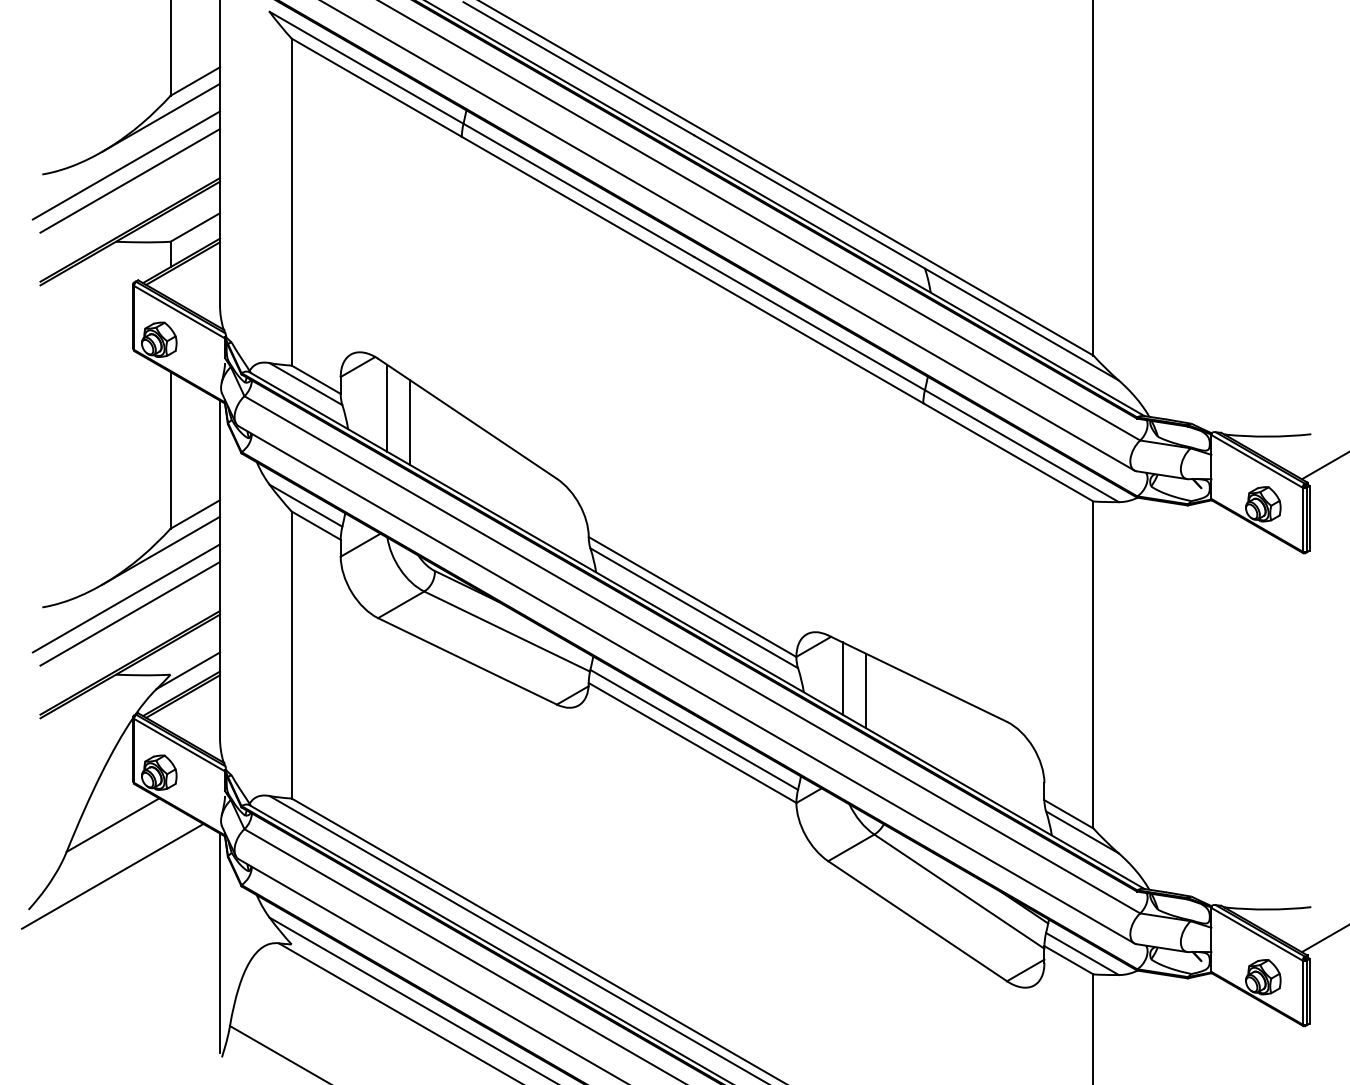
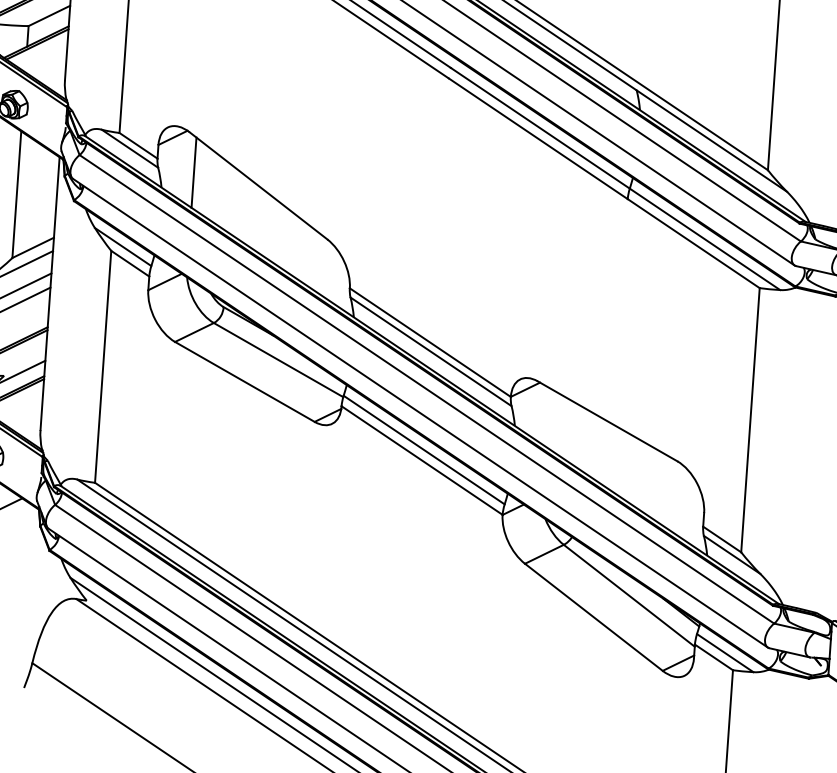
line: (409, 422) -> (211, 185), removed
line: (842, 678) -> (546, 416), removed
line: (865, 690) -> (564, 427), removed
line: (220, 942) -> (29, 595), removed

